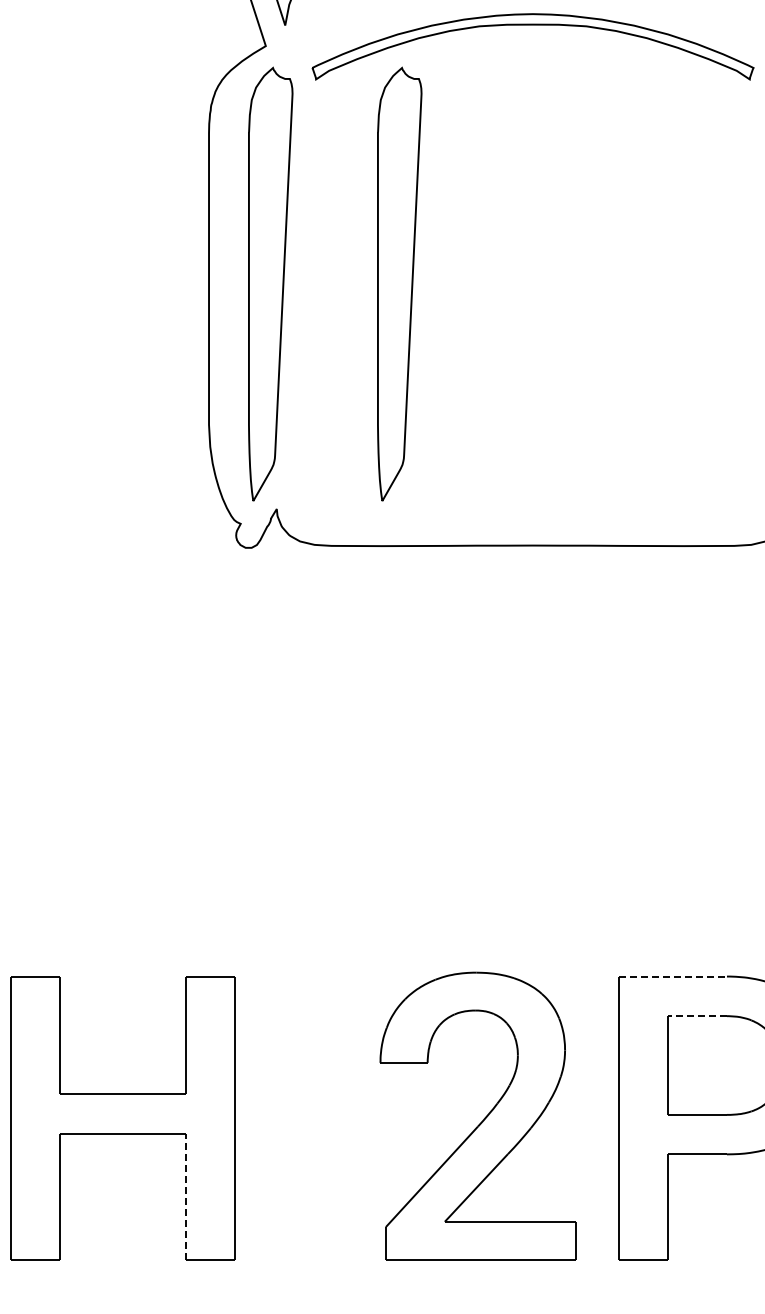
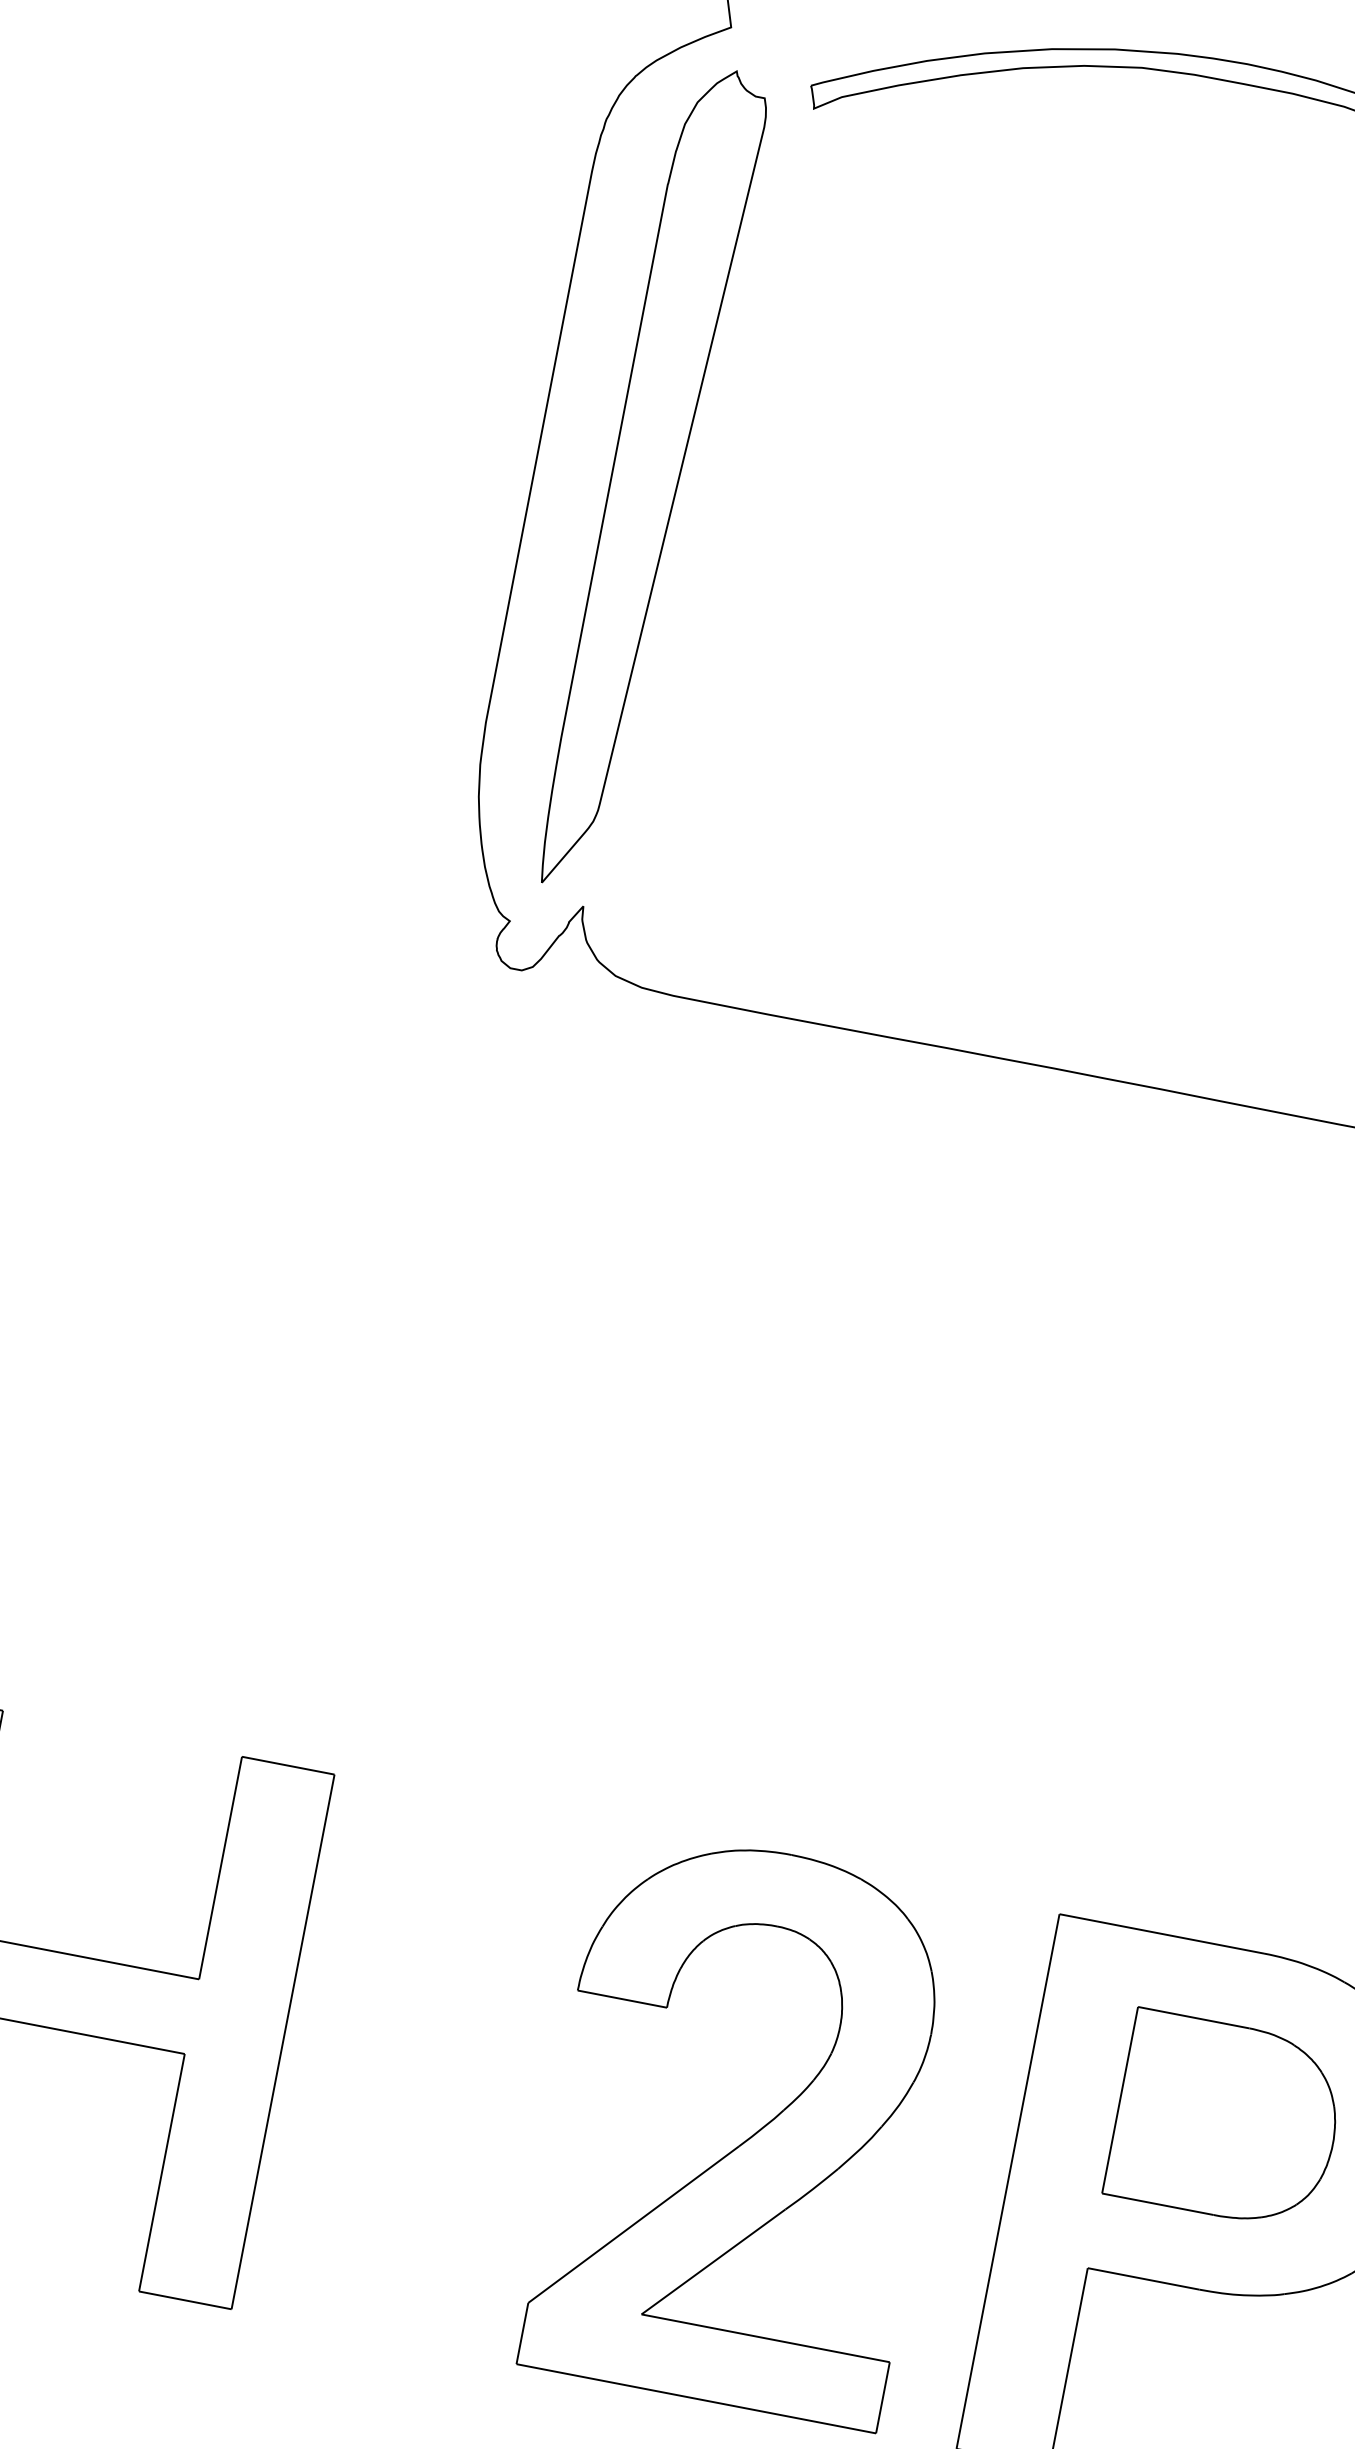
part: (399, 283) -> (897, 524), removed
line: (673, 976) -> (1162, 1934), dashed -> solid
line: (697, 1016) -> (1193, 2018), dashed -> solid
line: (186, 1196) -> (162, 2172), dashed -> solid

